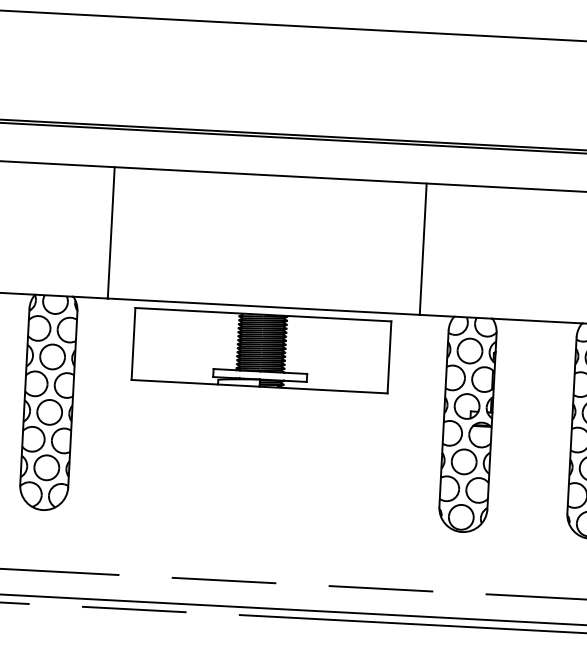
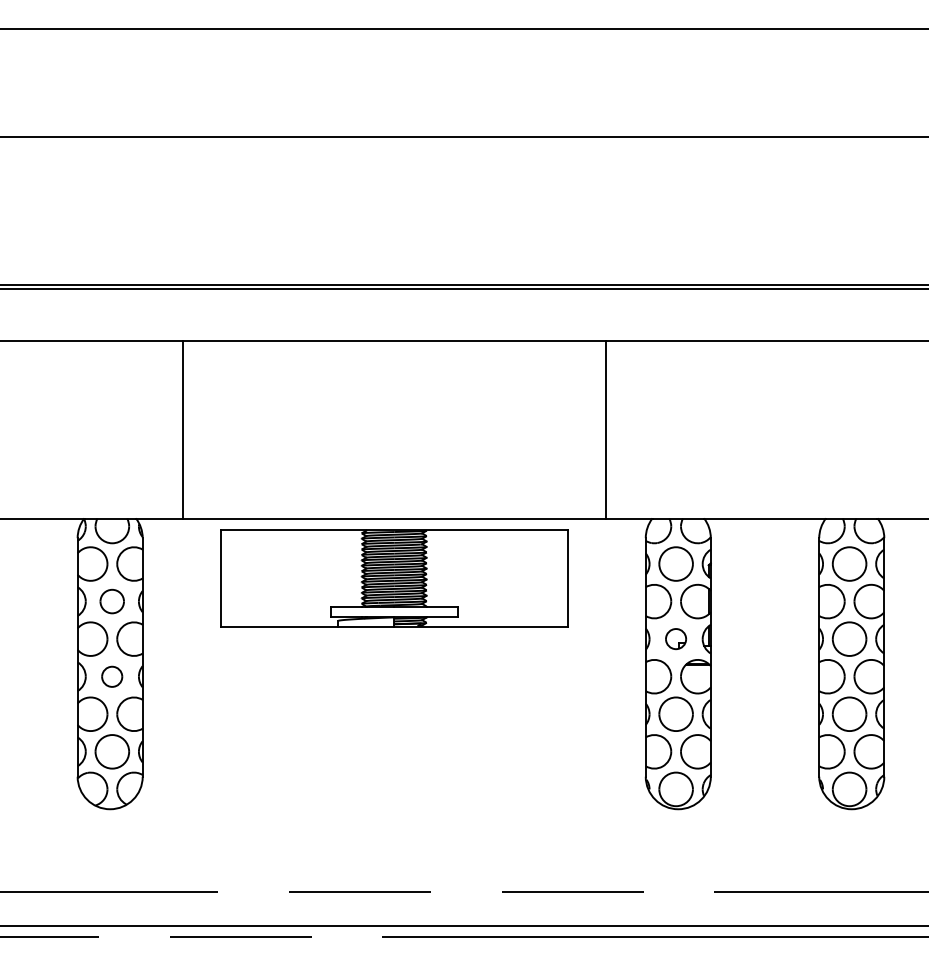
part: (51, 356) -> (111, 601), size x0.7
part: (466, 405) -> (675, 638), size x0.6
part: (49, 412) -> (111, 676), size x0.6

